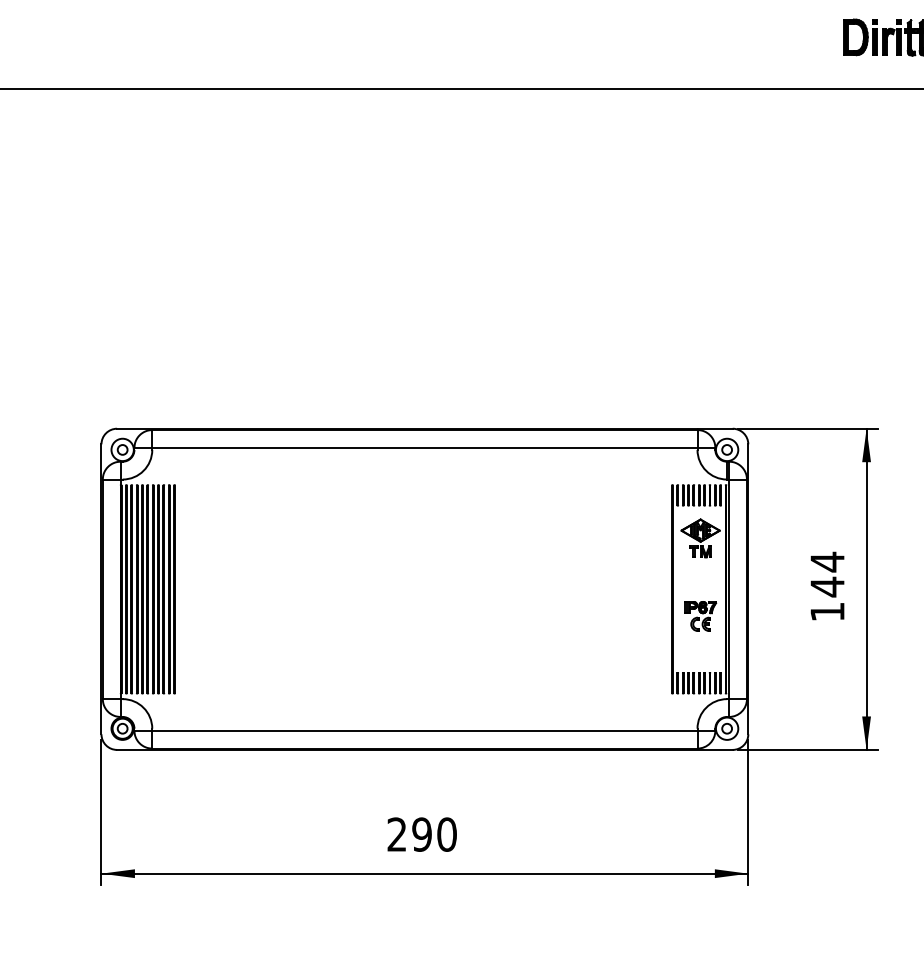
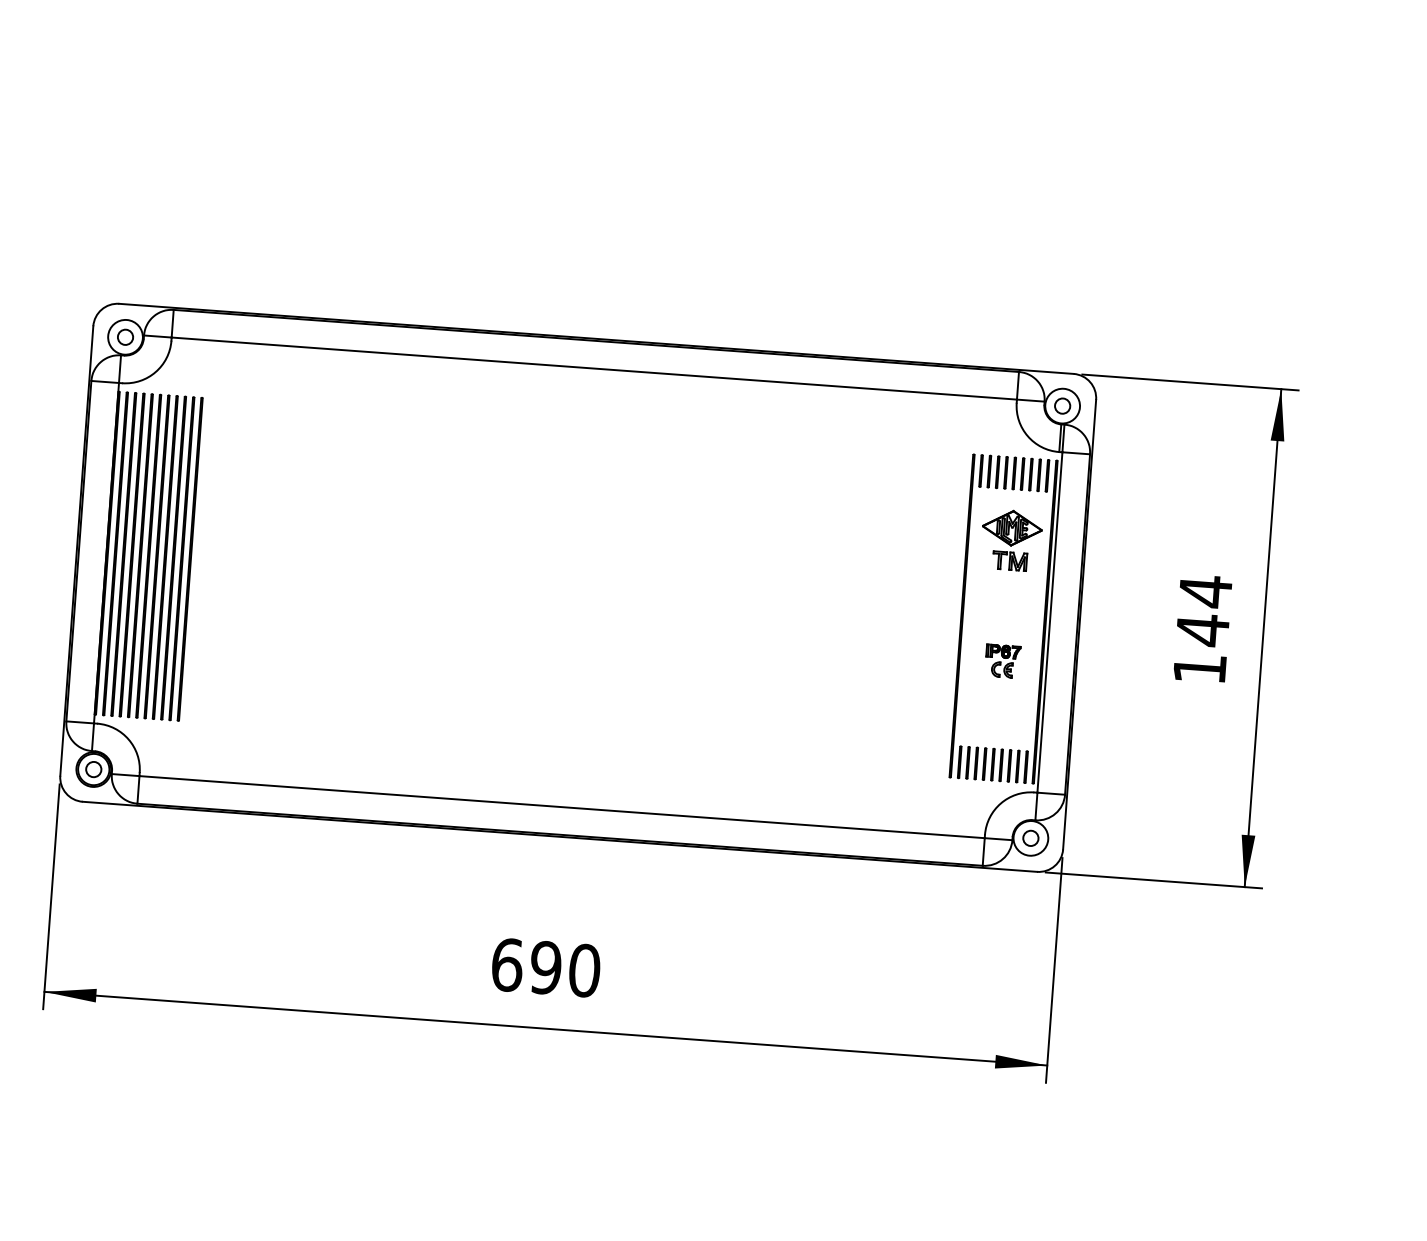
part: (700, 616) -> (1002, 661), size x0.7
text: (397, 834) -> (507, 964), 290 -> 690

